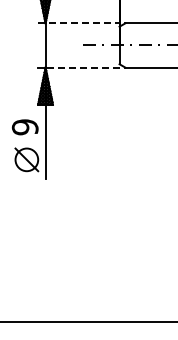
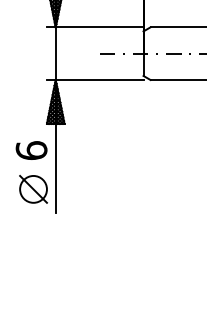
line: (78, 23) -> (94, 27), dashed -> solid
line: (82, 67) -> (99, 79), dashed -> solid
text: (24, 127) -> (30, 150), 9 -> 6

